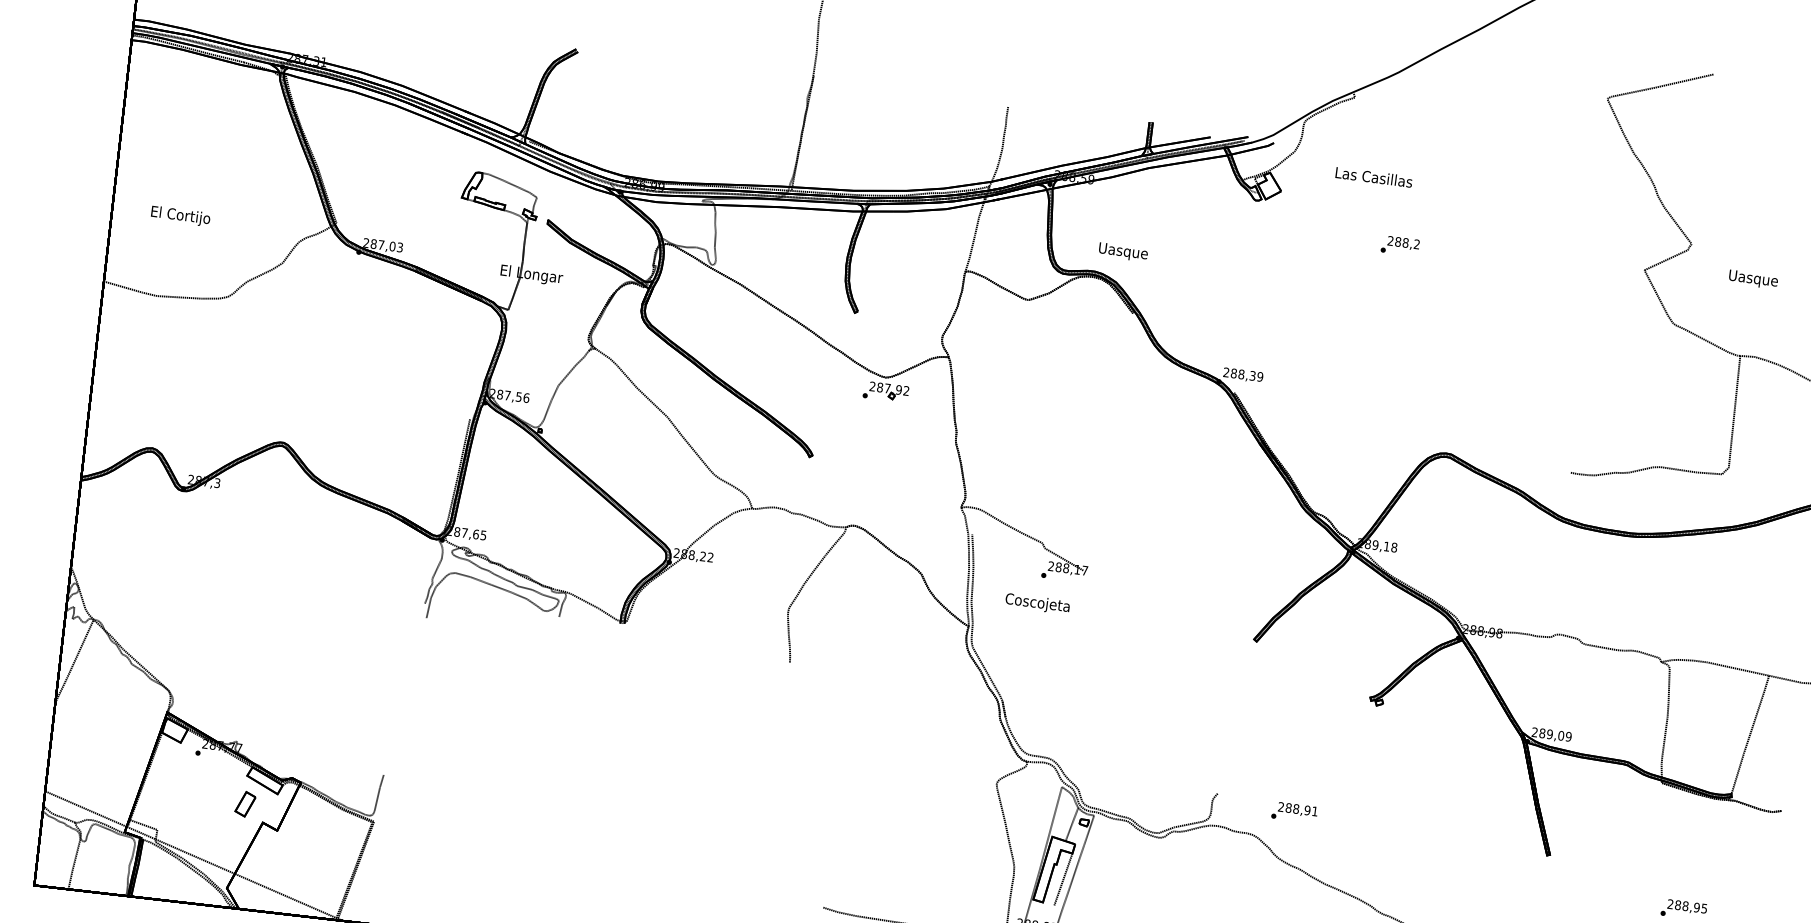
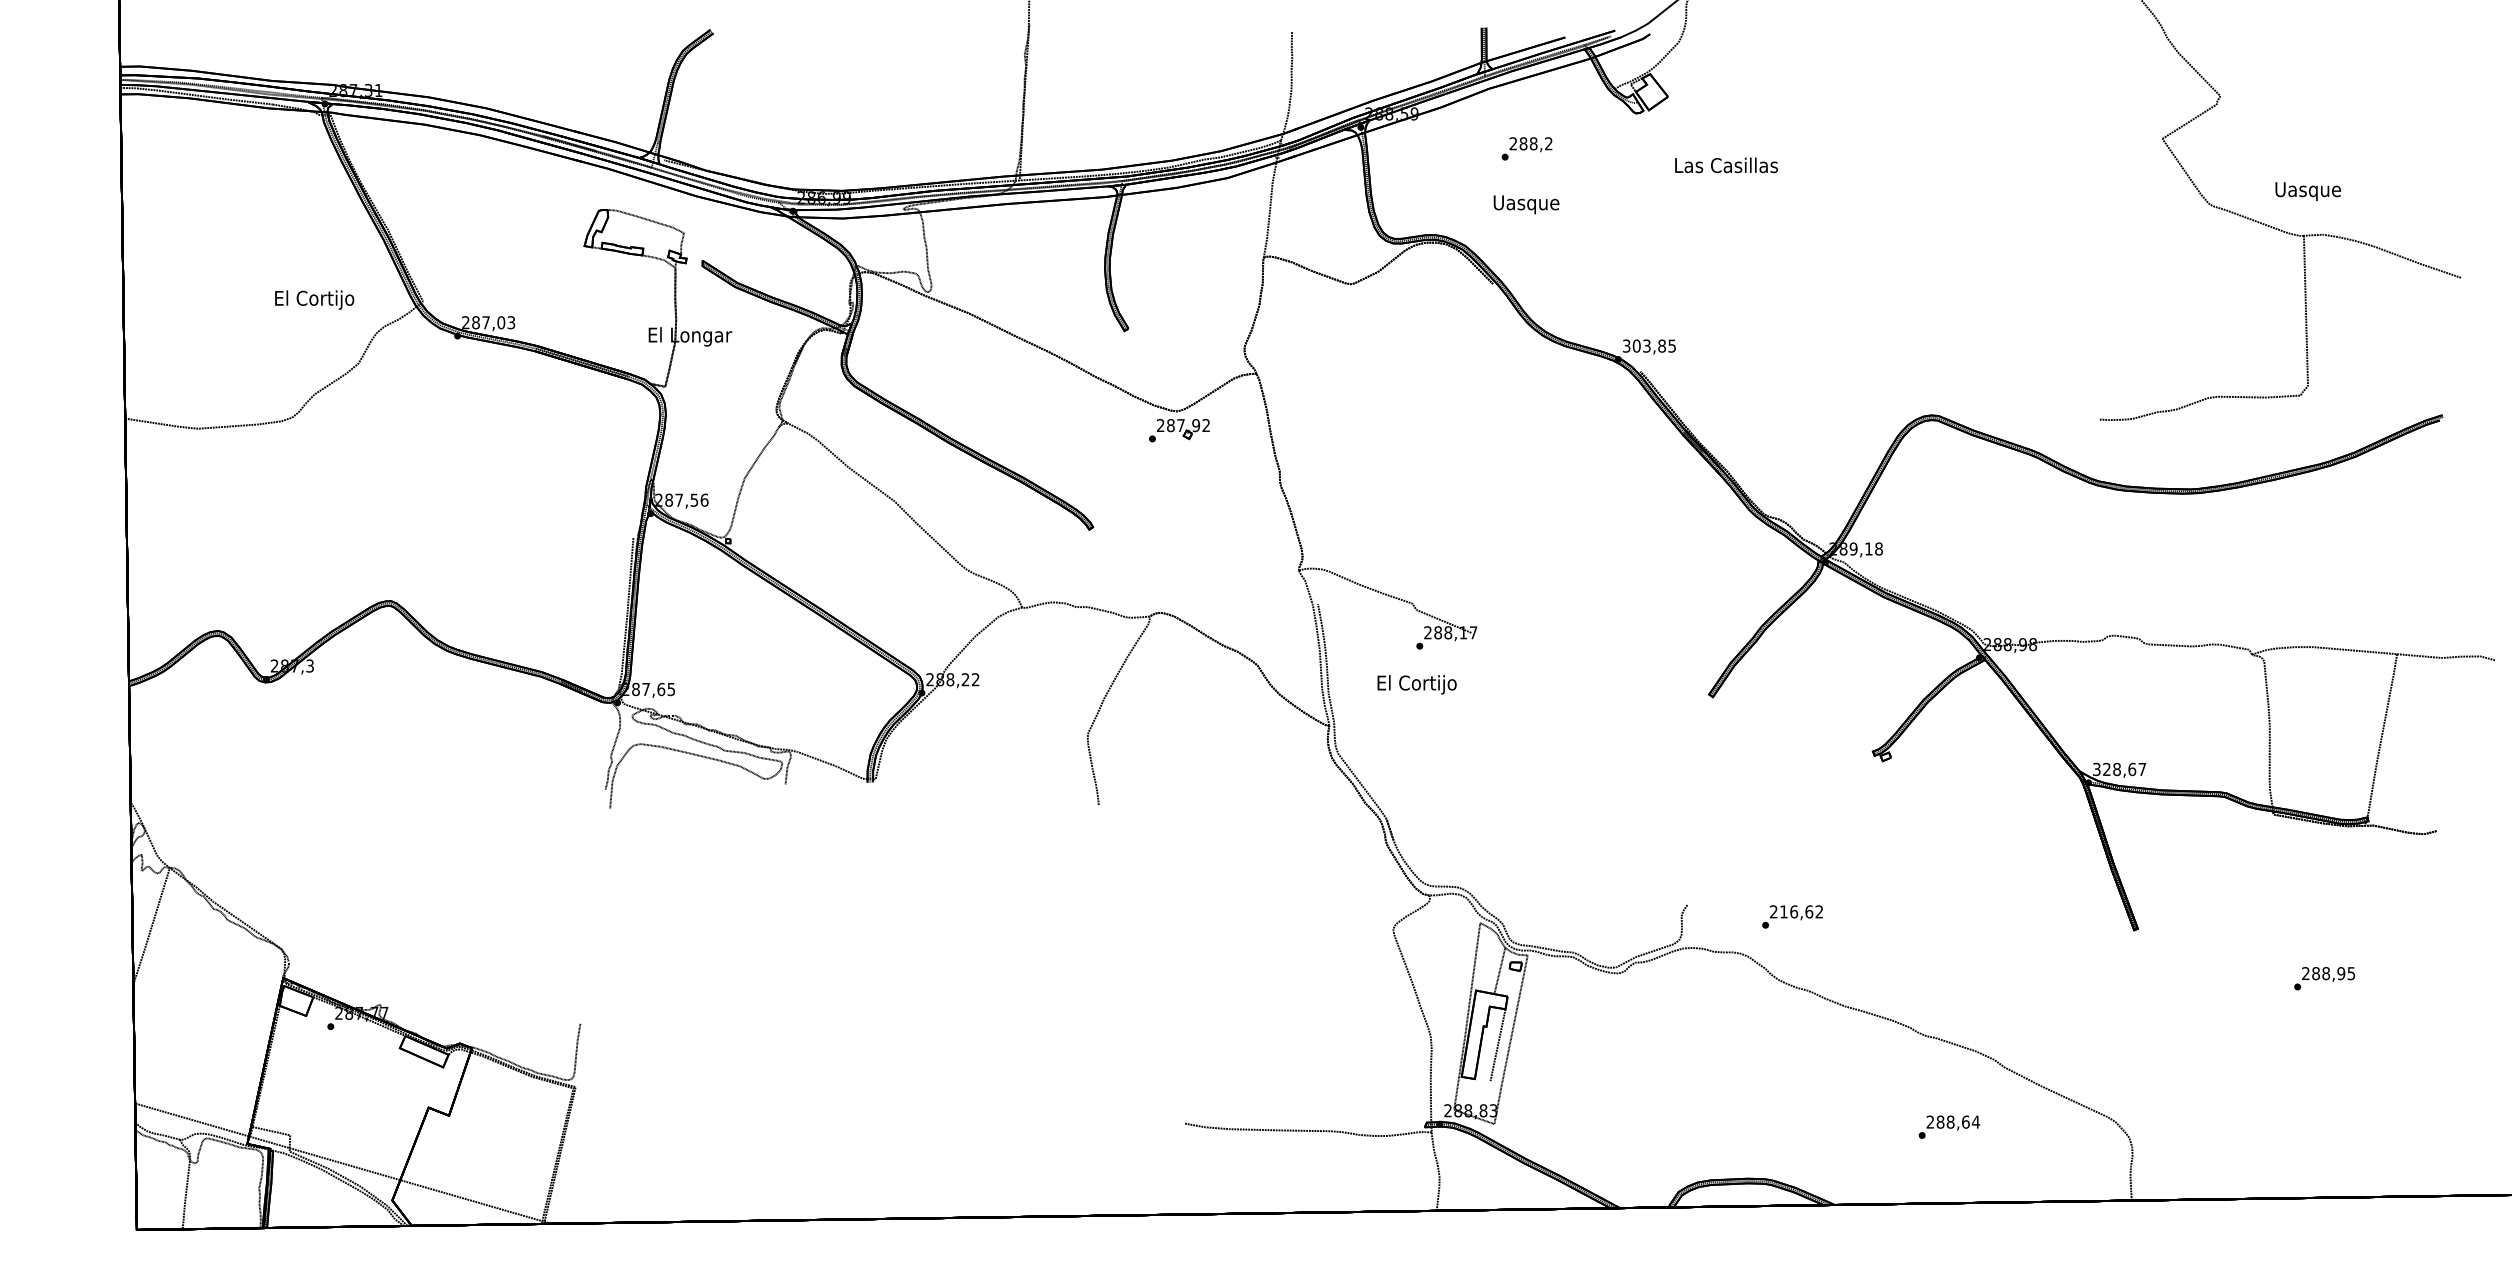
text: (1374, 177) -> (1726, 165), moved
text: (180, 215) -> (314, 299), moved
text: (1399, 245) -> (1526, 148), moved
text: (1123, 252) -> (1526, 204), moved
text: (1753, 279) -> (2308, 191), moved
text: (1243, 374) -> (1649, 345), 288,39 -> 303,85
text: (1037, 603) -> (1416, 684), Coscojeta -> El Cortijo
text: (1551, 734) -> (2119, 769), 289,09 -> 328,67
part: (245, 803) -> (402, 1085), removed
text: (1301, 809) -> (1801, 911), 288,91 -> 216,62

